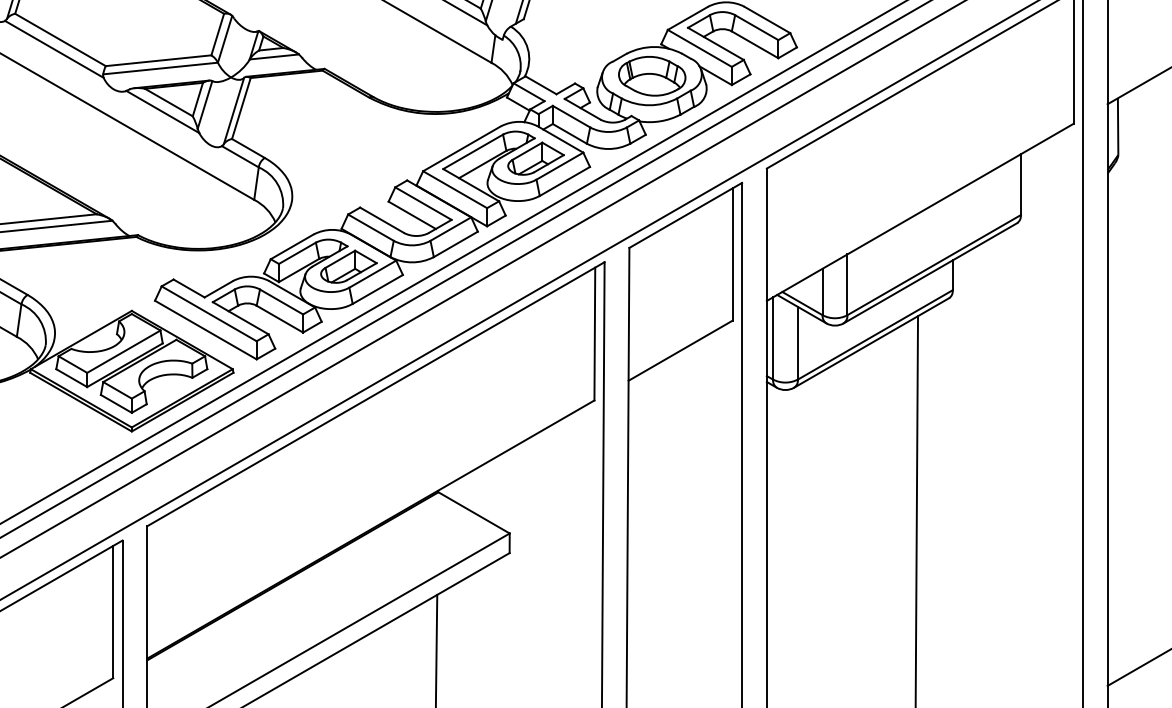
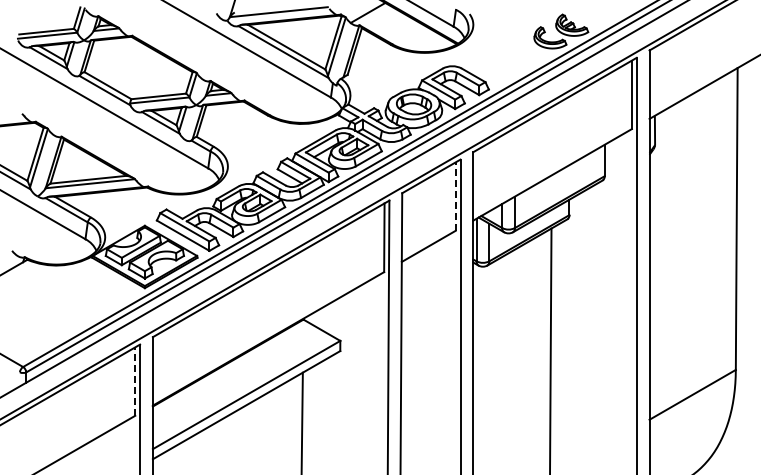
line: (732, 254) -> (455, 196), solid -> dashed
line: (113, 611) -> (135, 381), solid -> dashed

